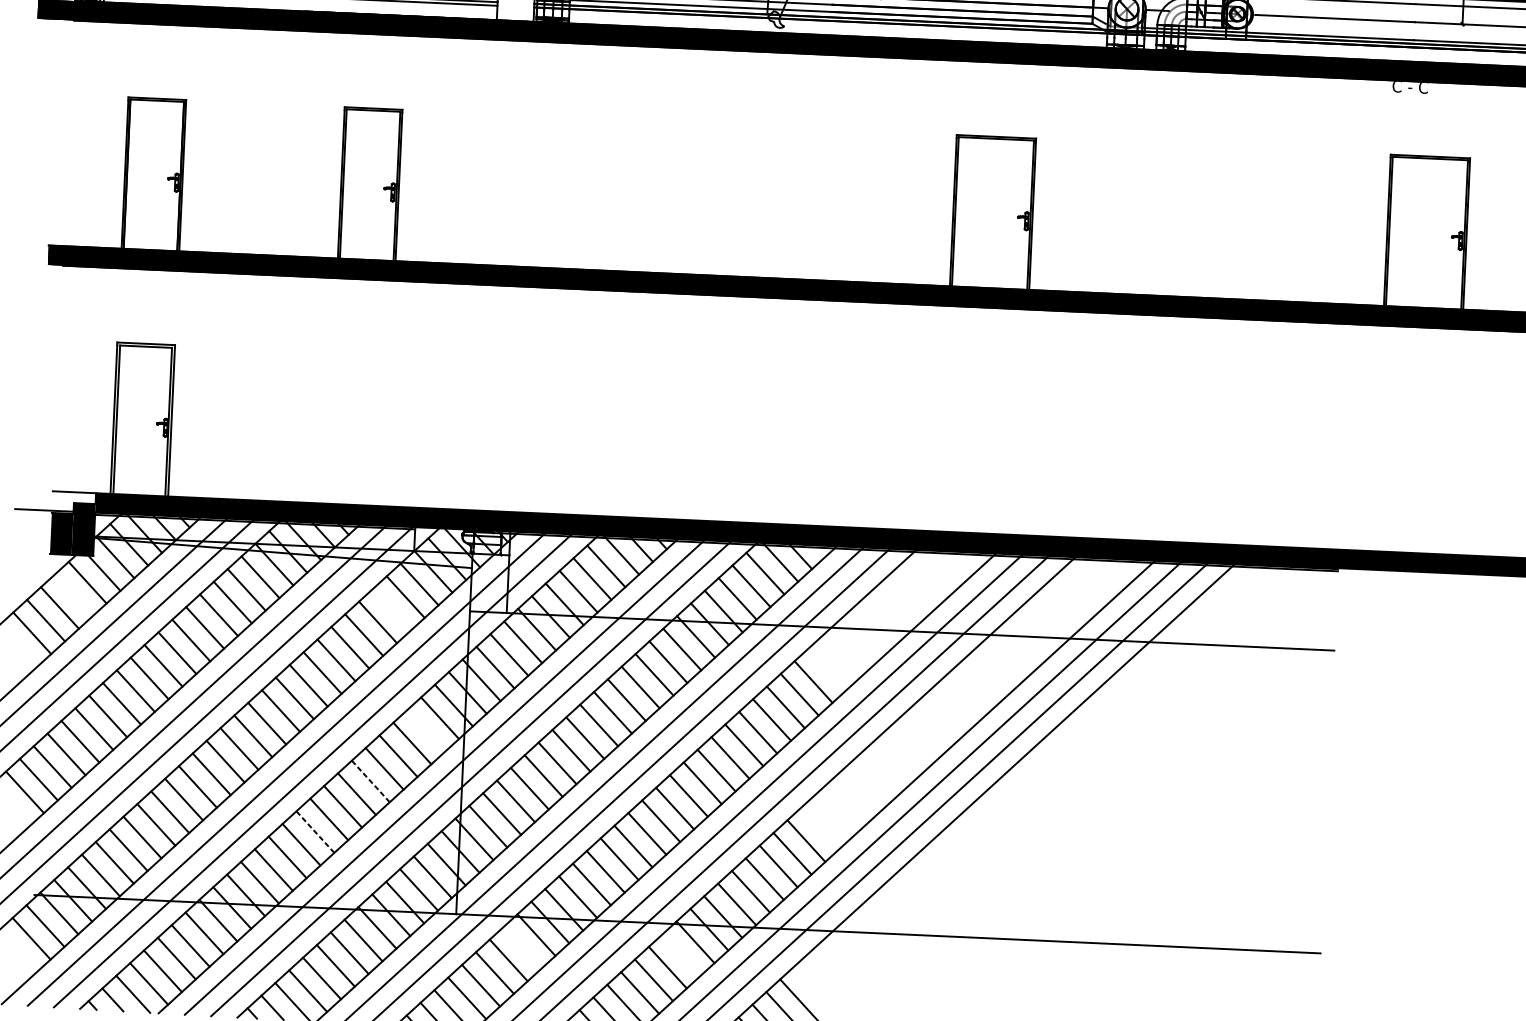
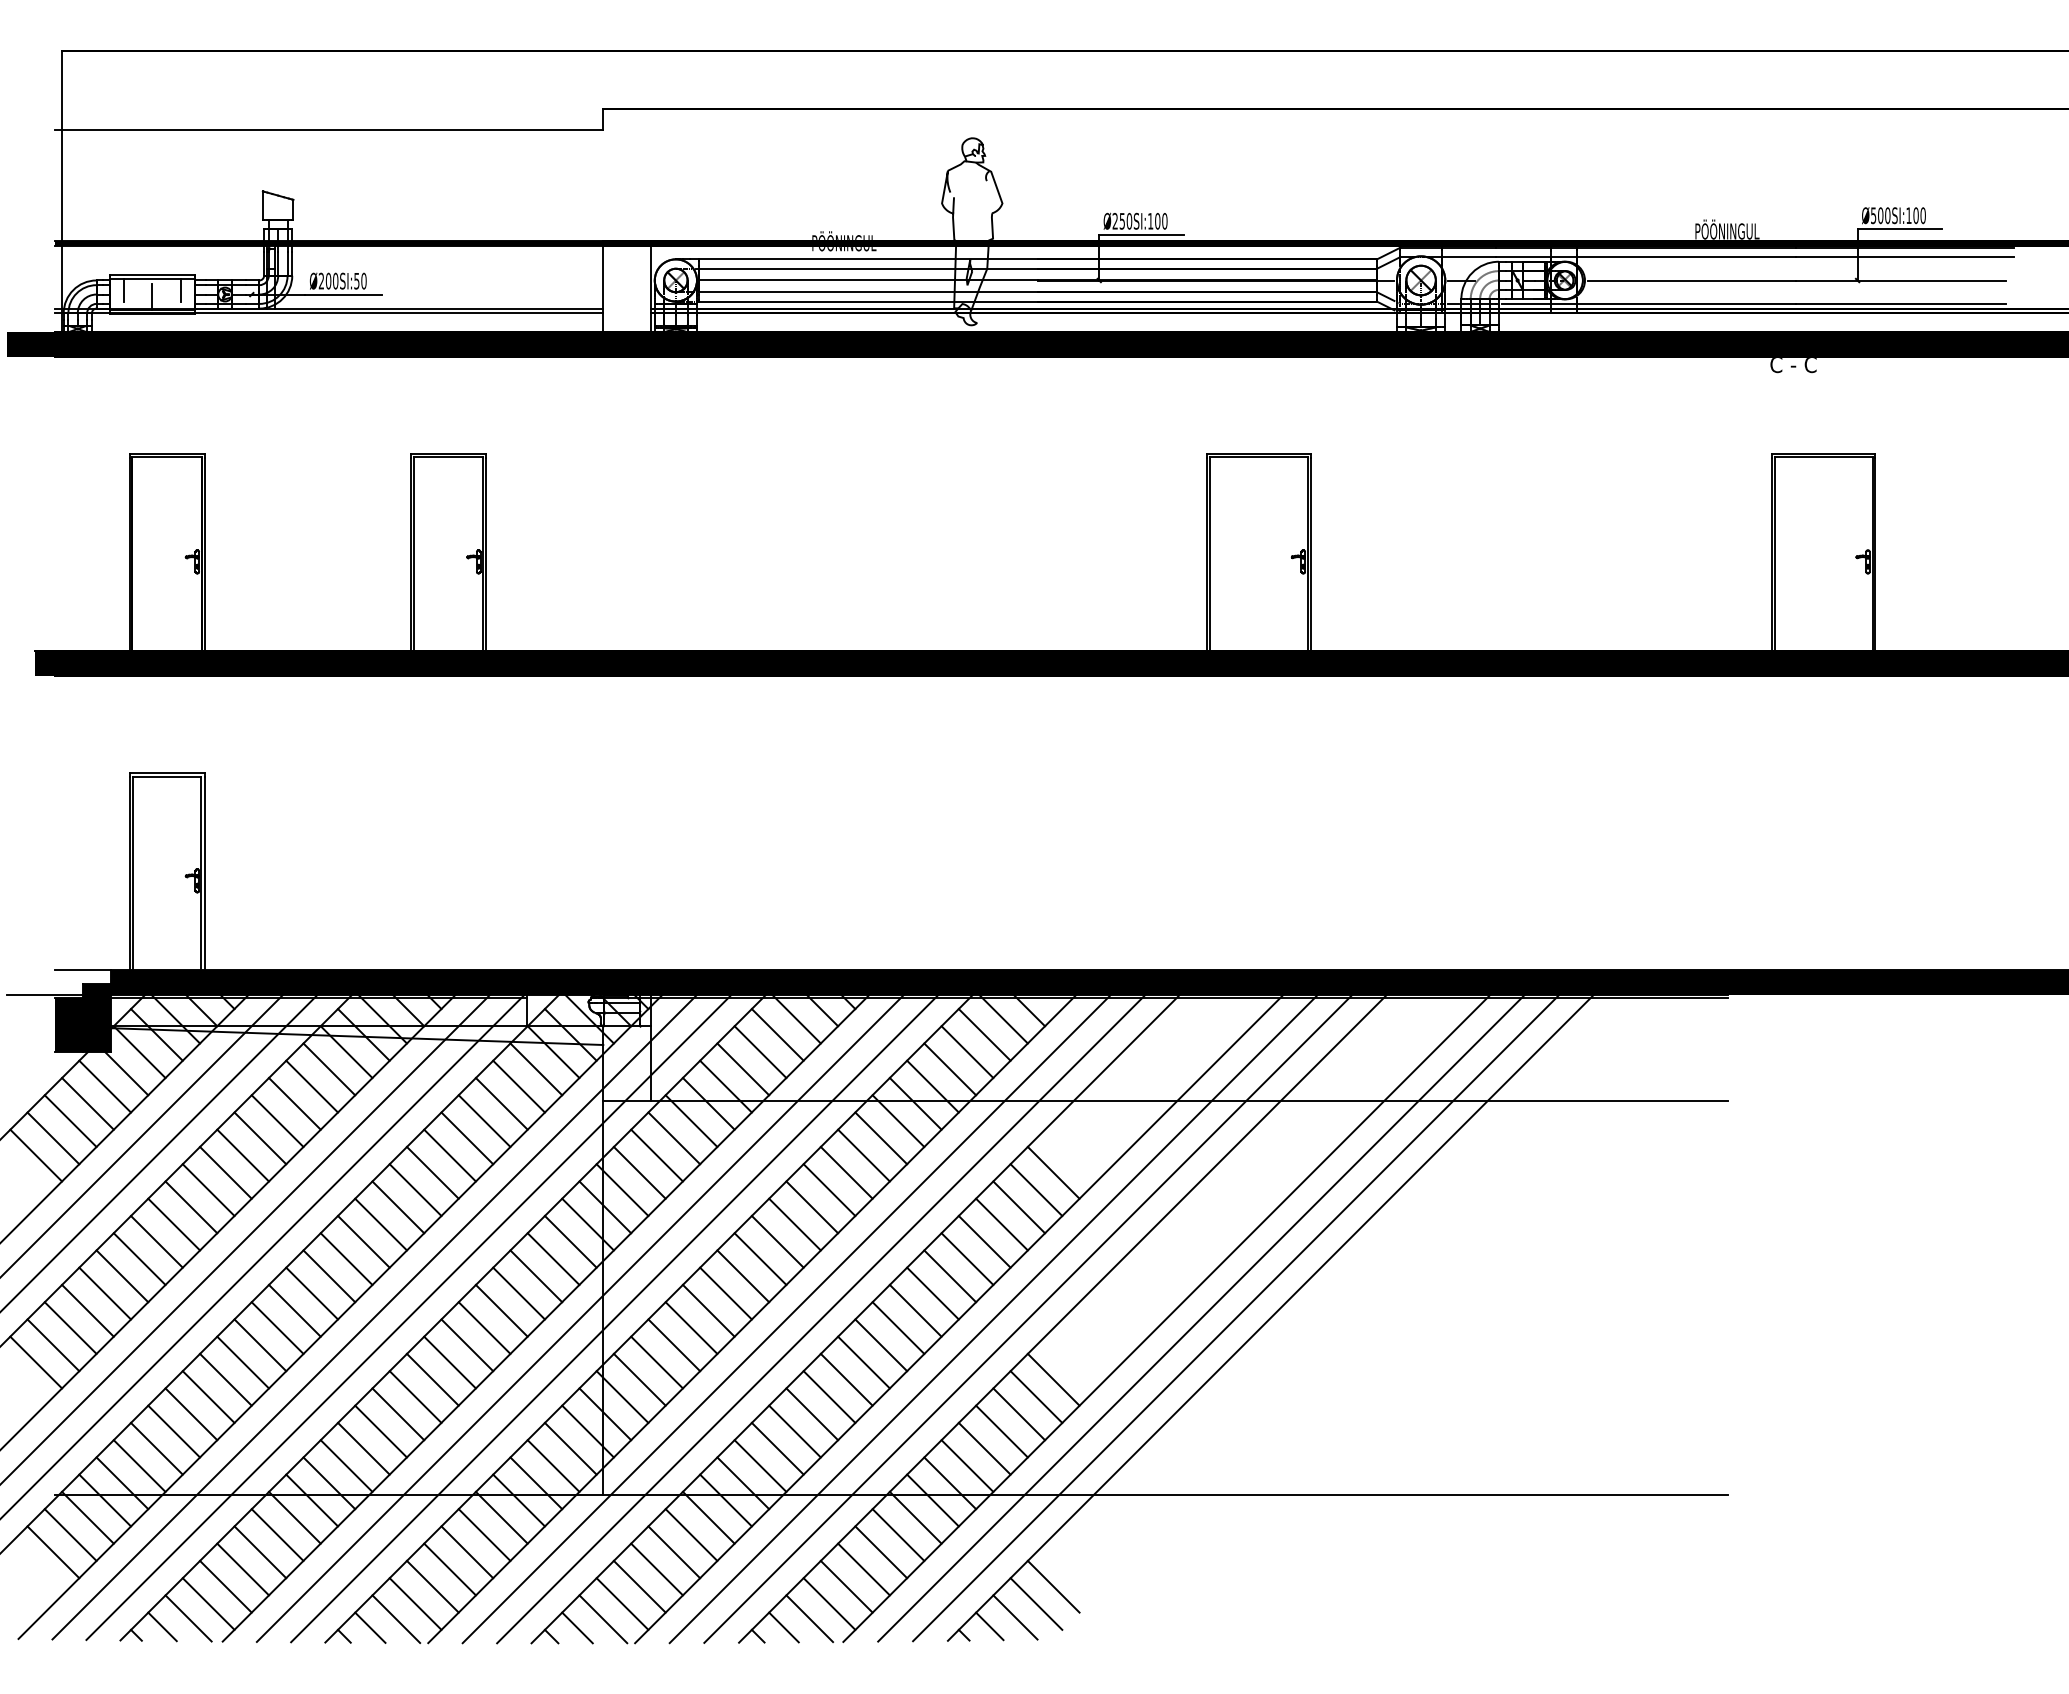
line: (73, 595) -> (87, 1103), added
line: (391, 609) -> (501, 1103), added
line: (426, 730) -> (553, 1258), added
line: (370, 781) -> (484, 1328), dashed -> solid
line: (315, 832) -> (415, 1397), dashed -> solid
line: (522, 947) -> (691, 1534), added
line: (681, 954) -> (898, 1534), added

